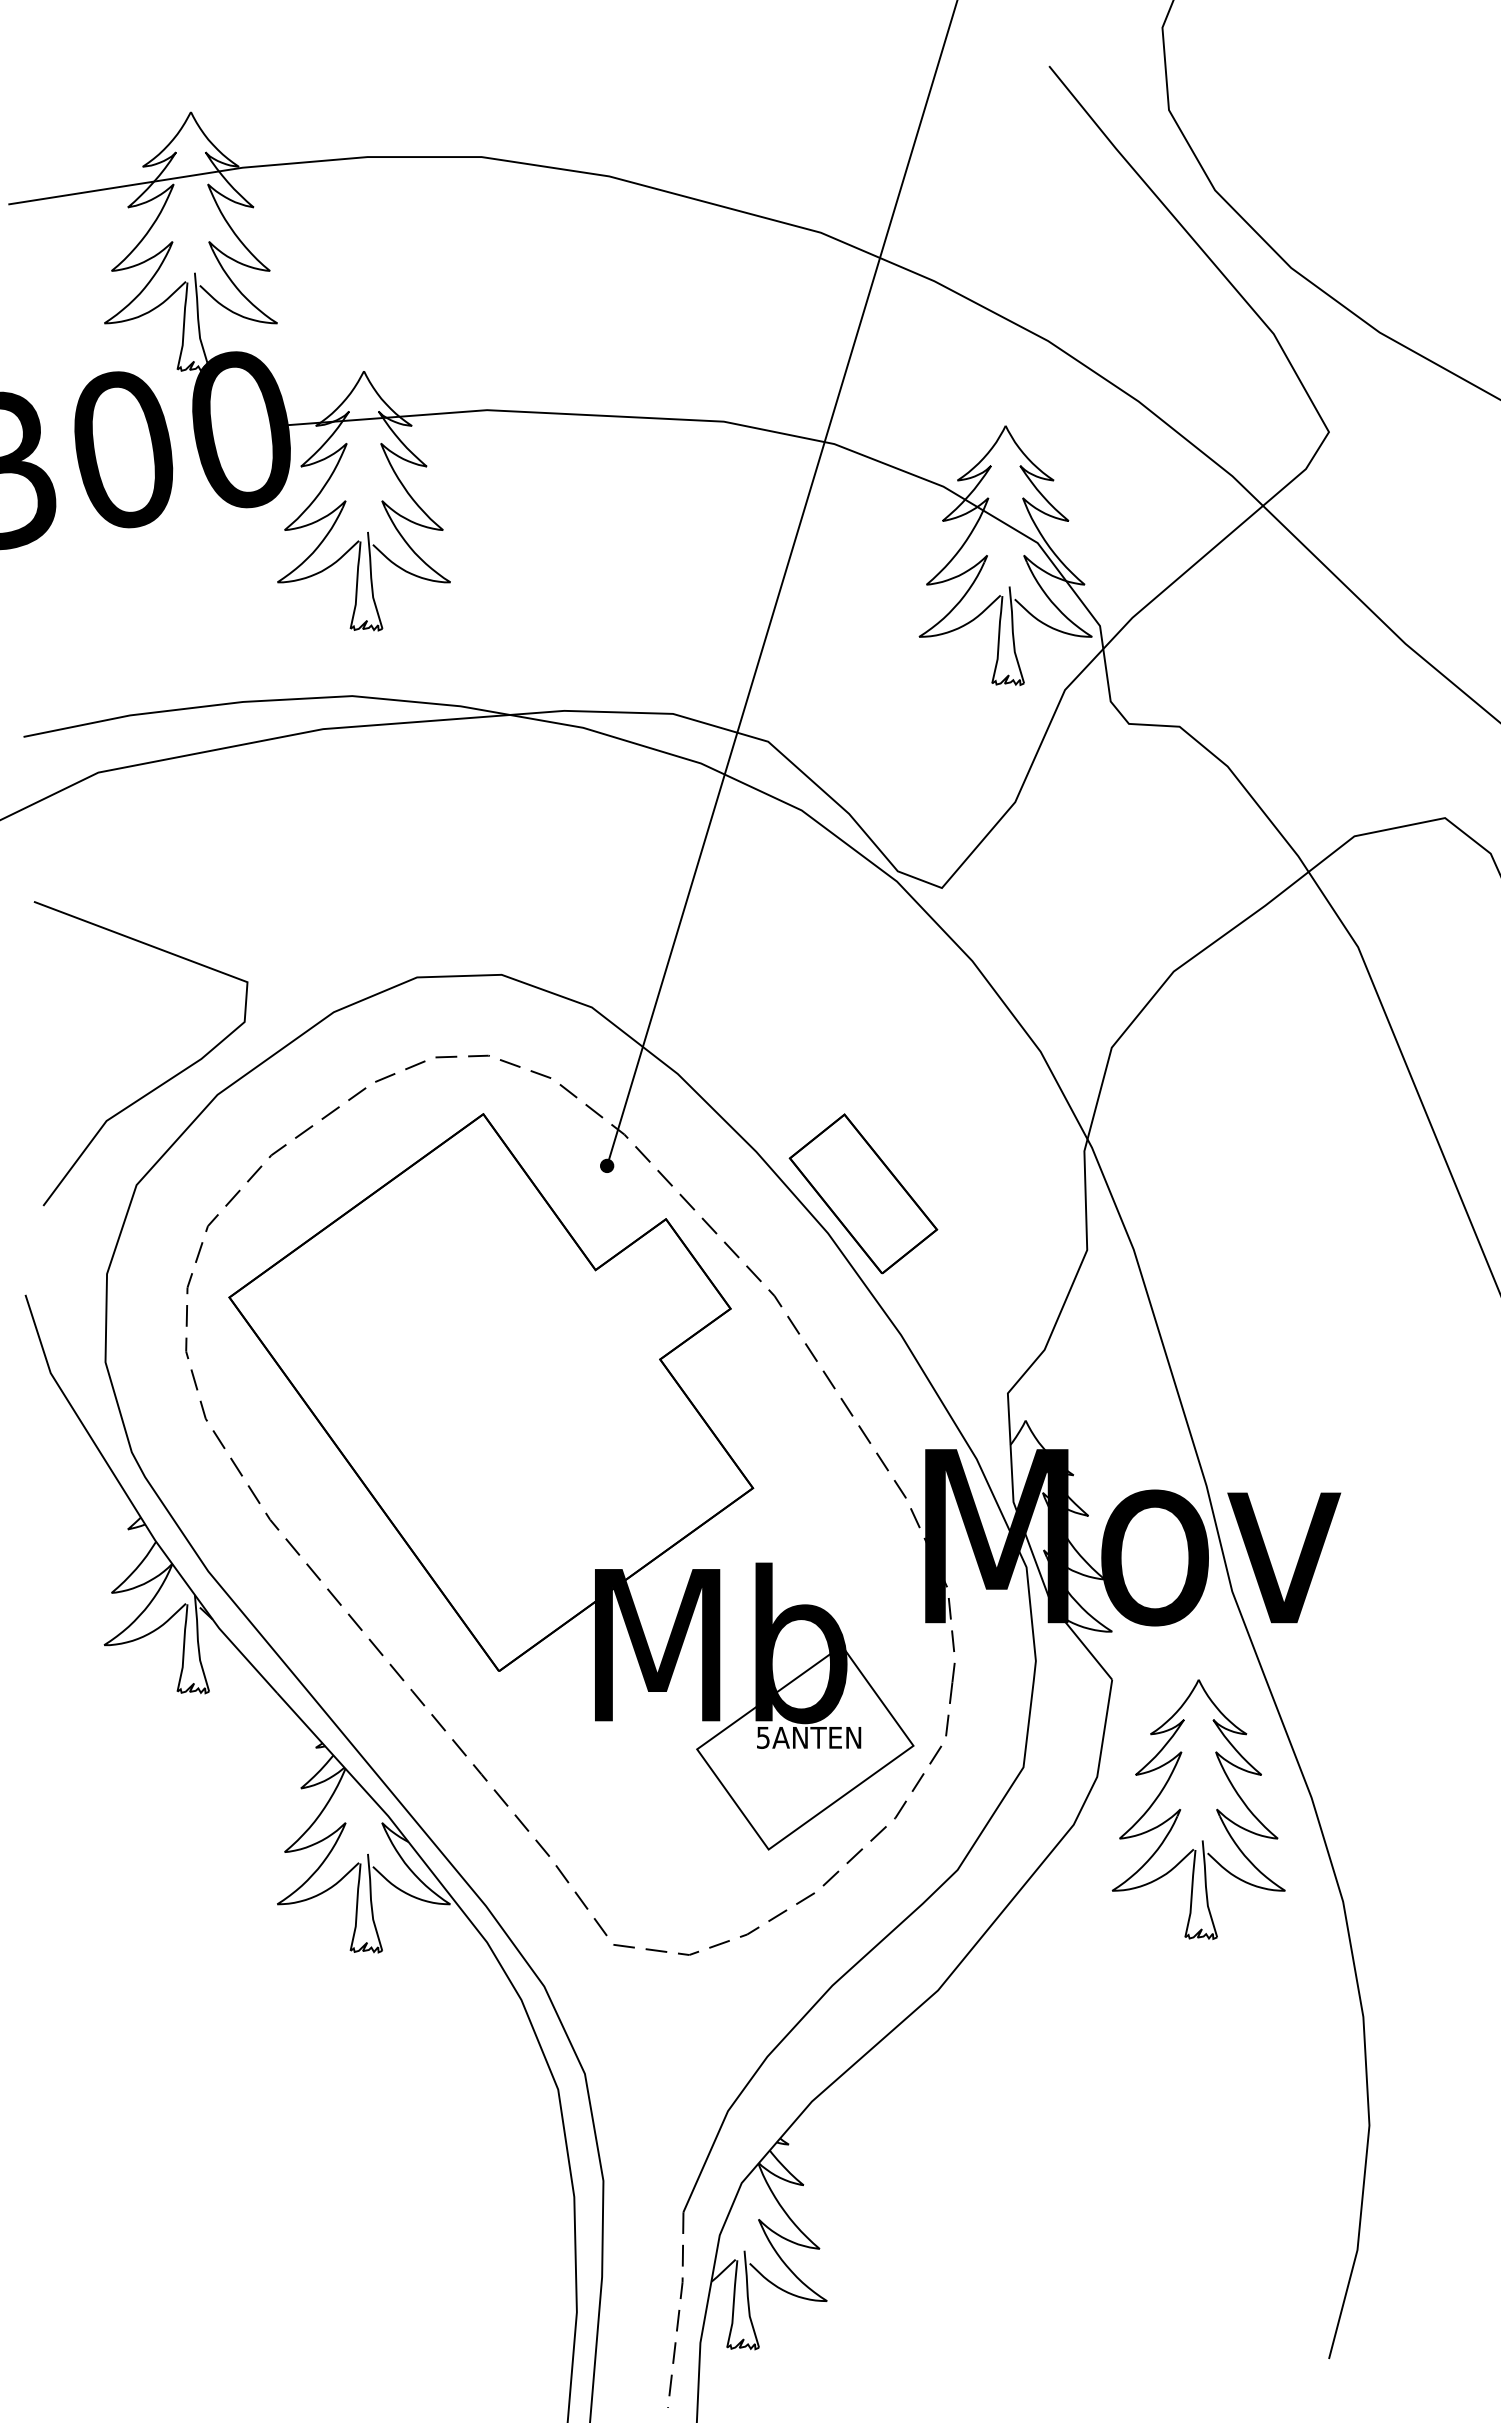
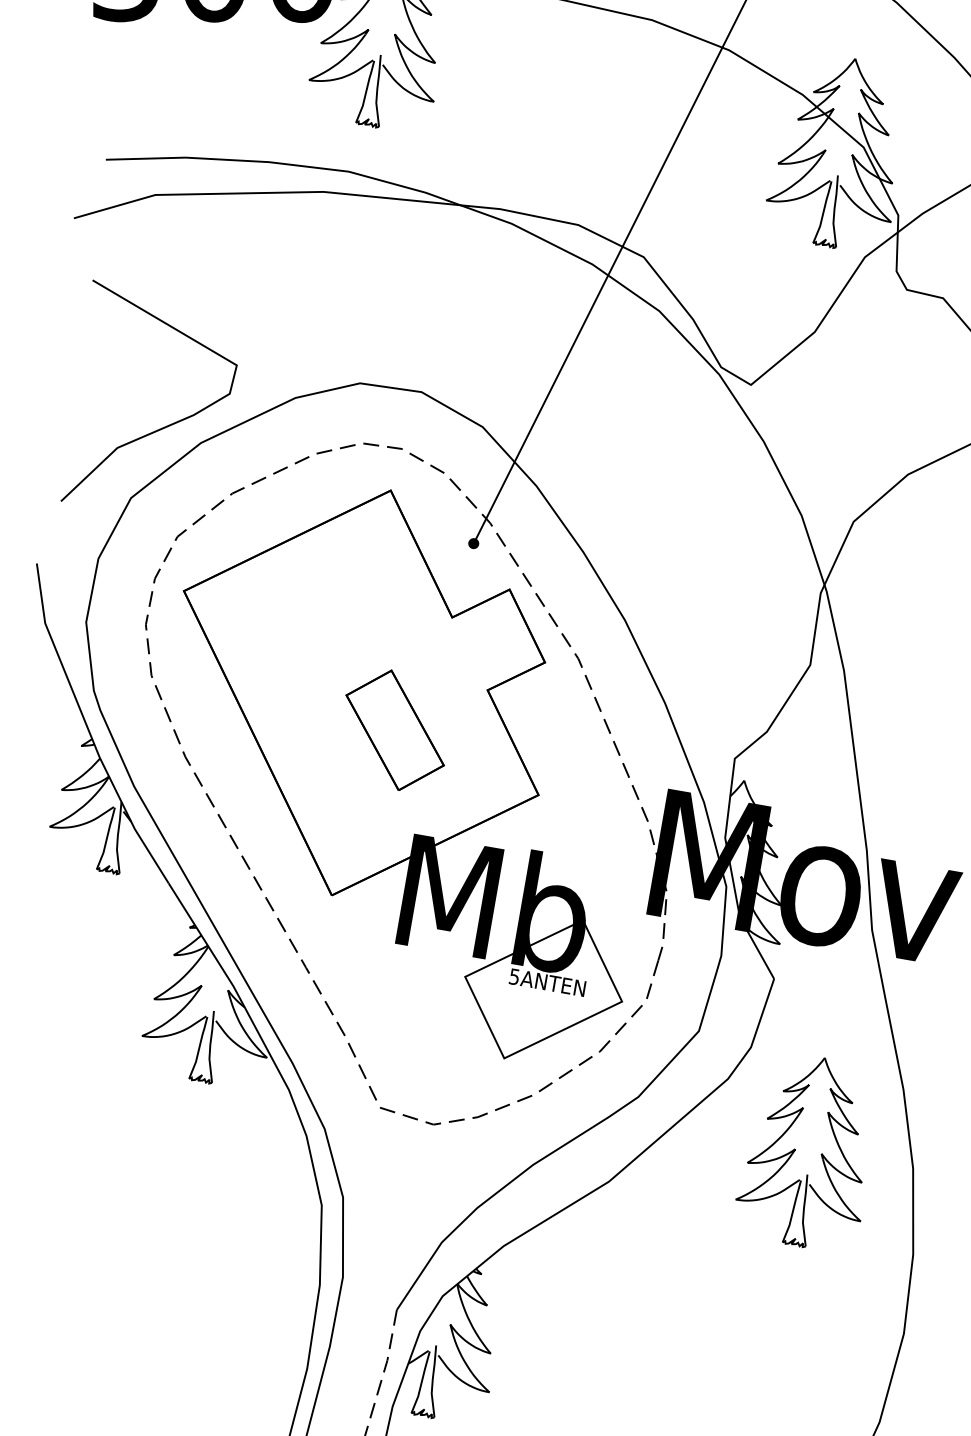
part: (863, 1193) -> (395, 730), moved
part: (1181, 1809) -> (796, 1149), moved

